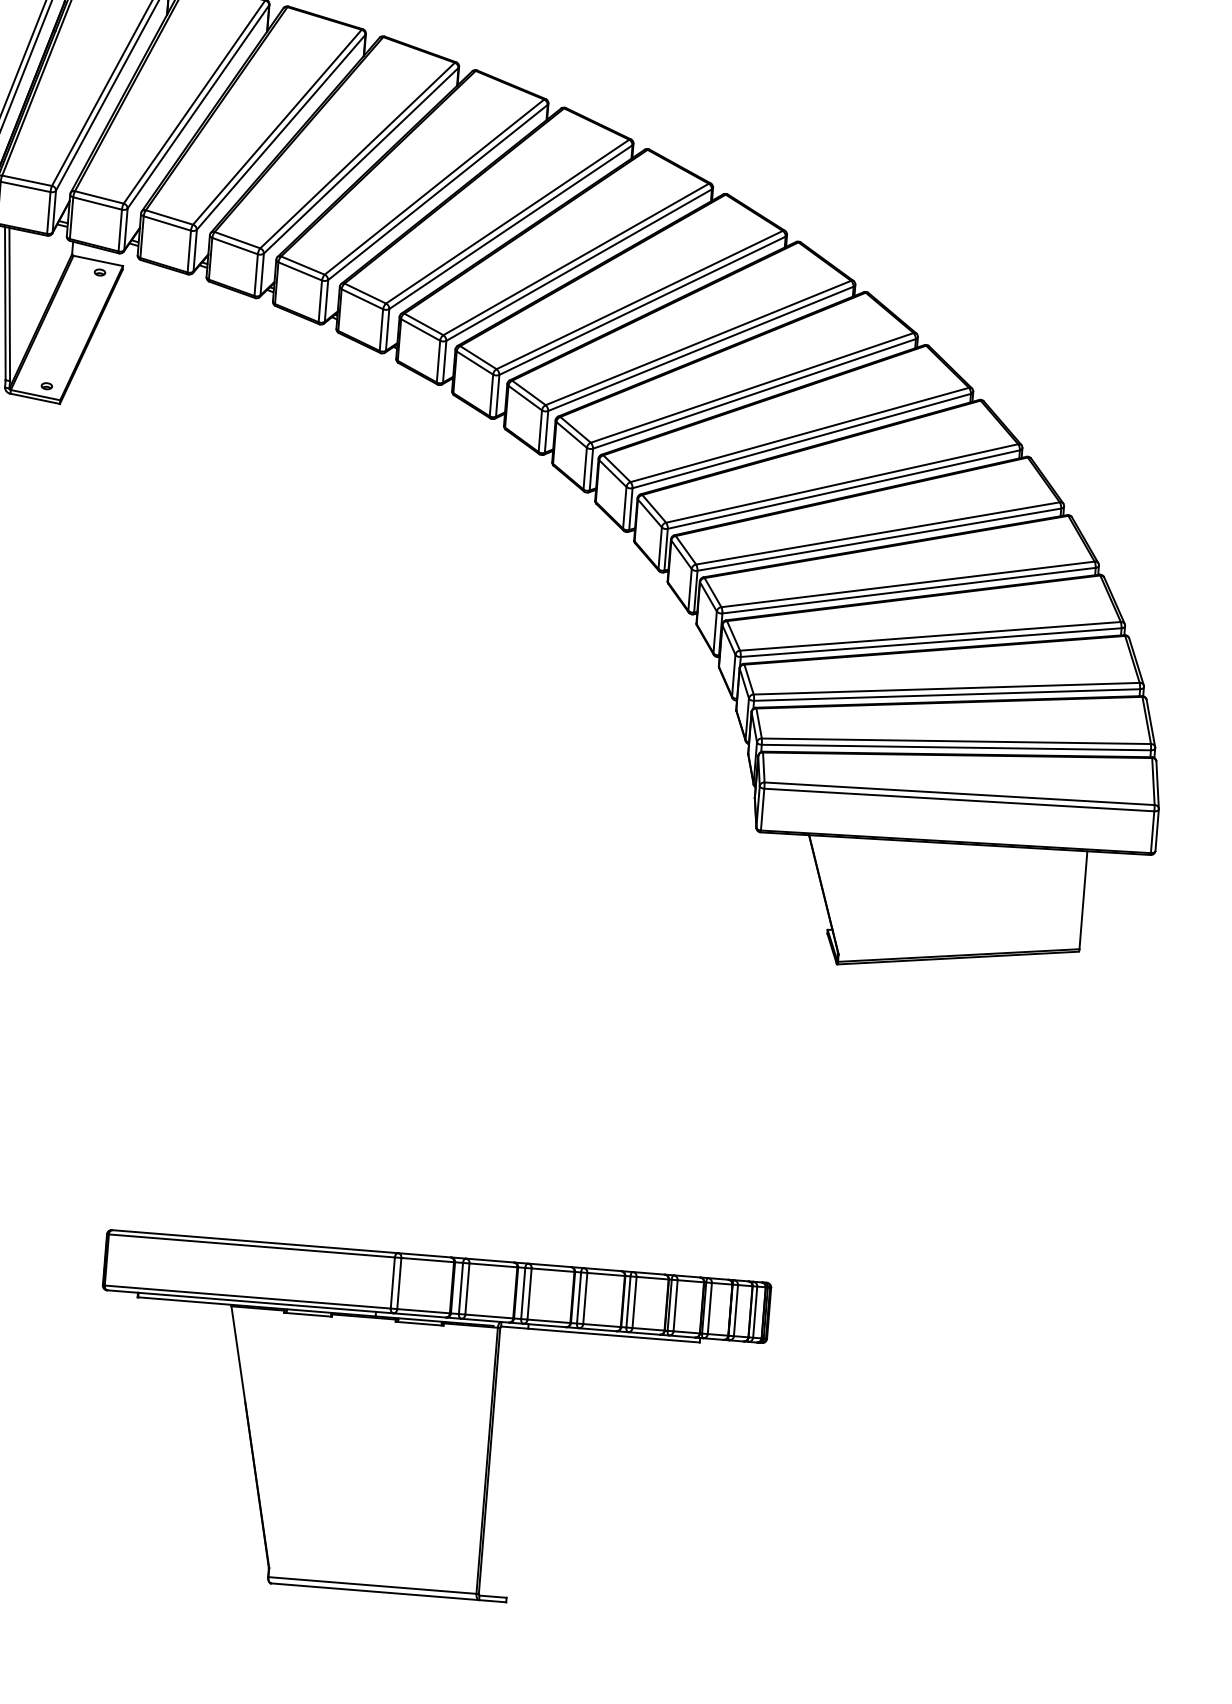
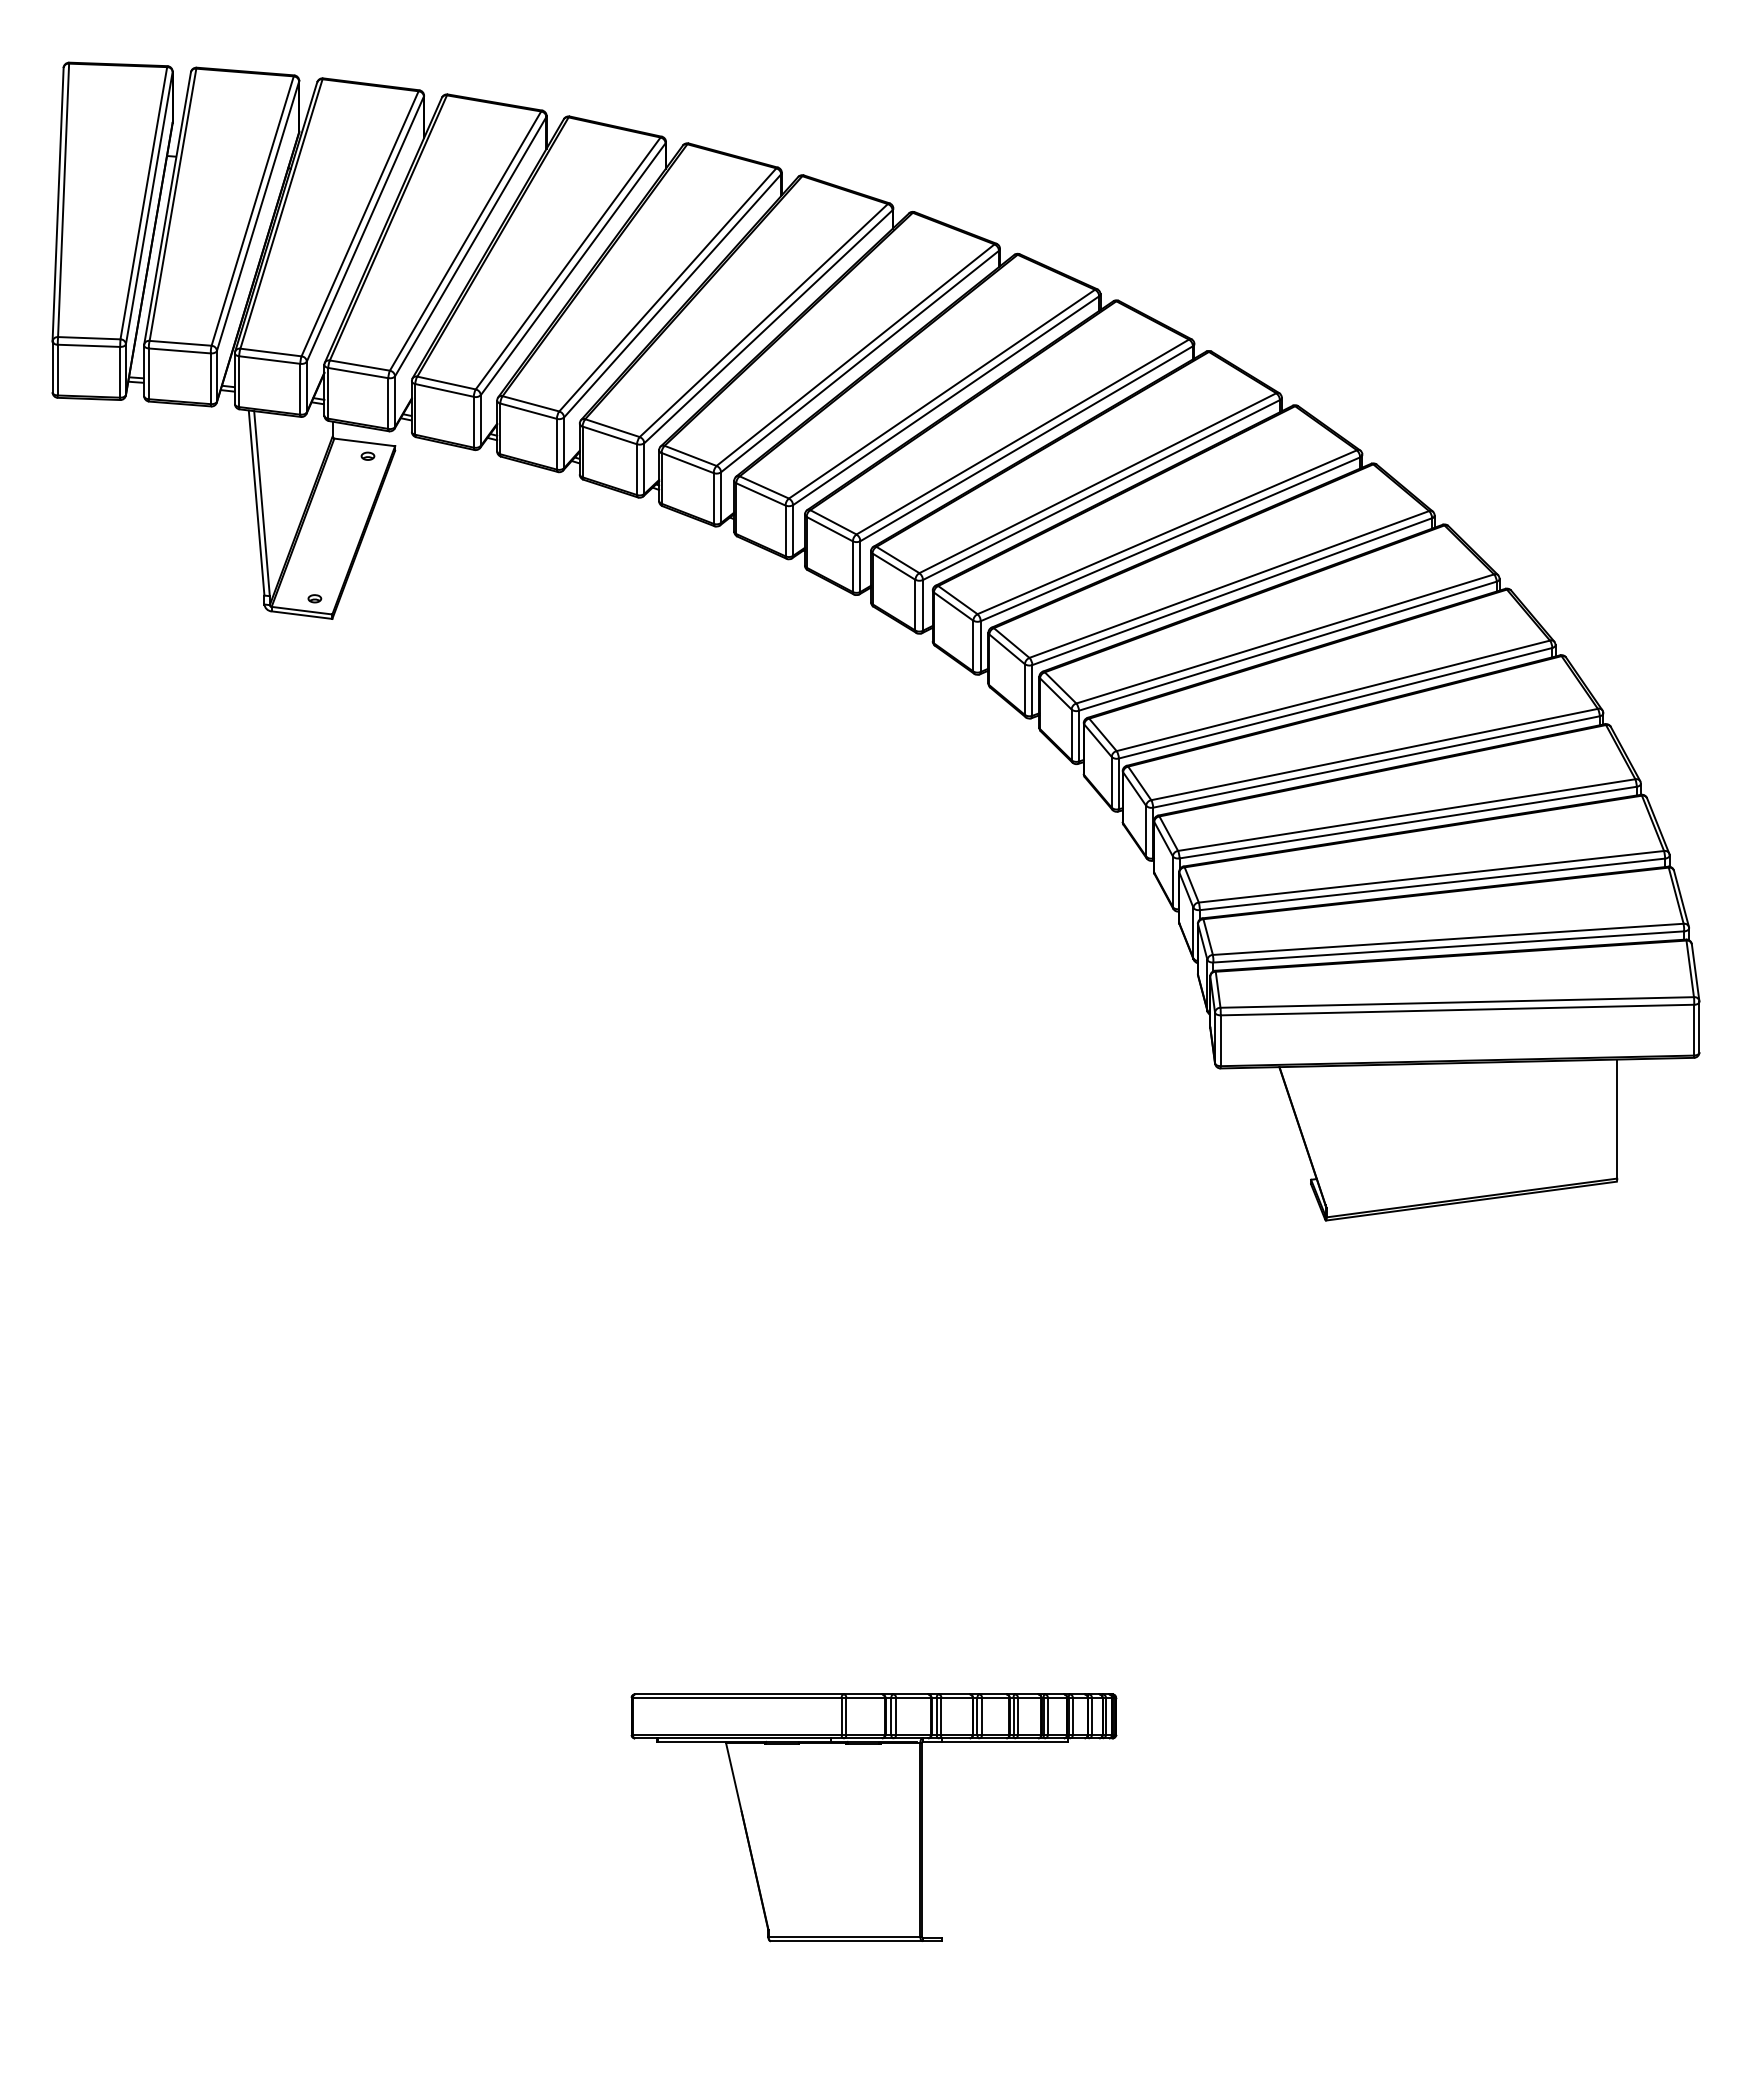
part: (425, 1425) -> (873, 1817), size x0.6

